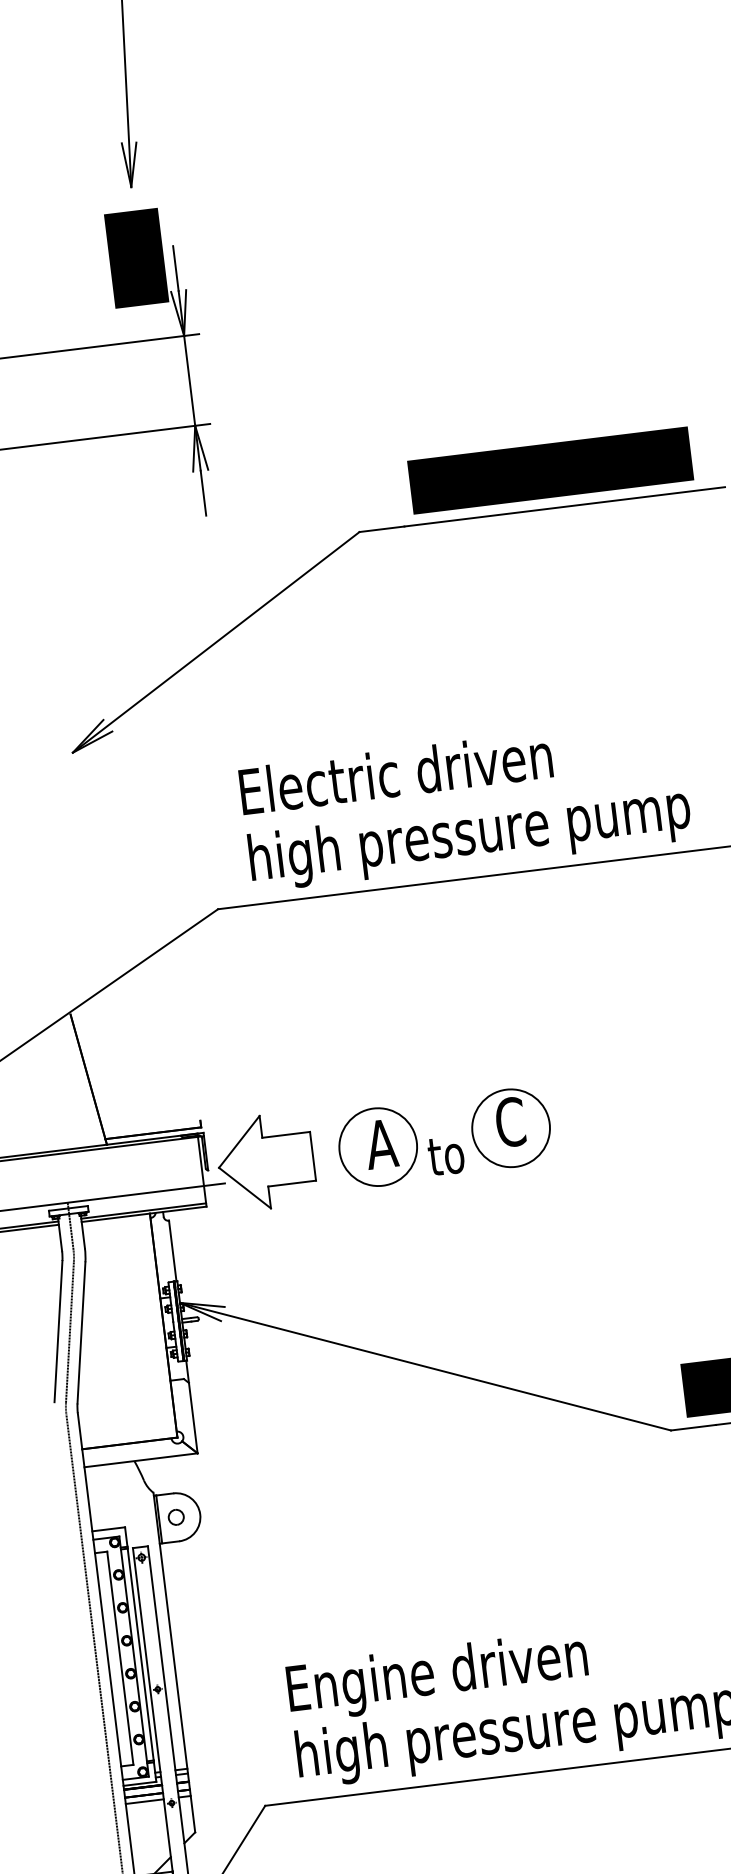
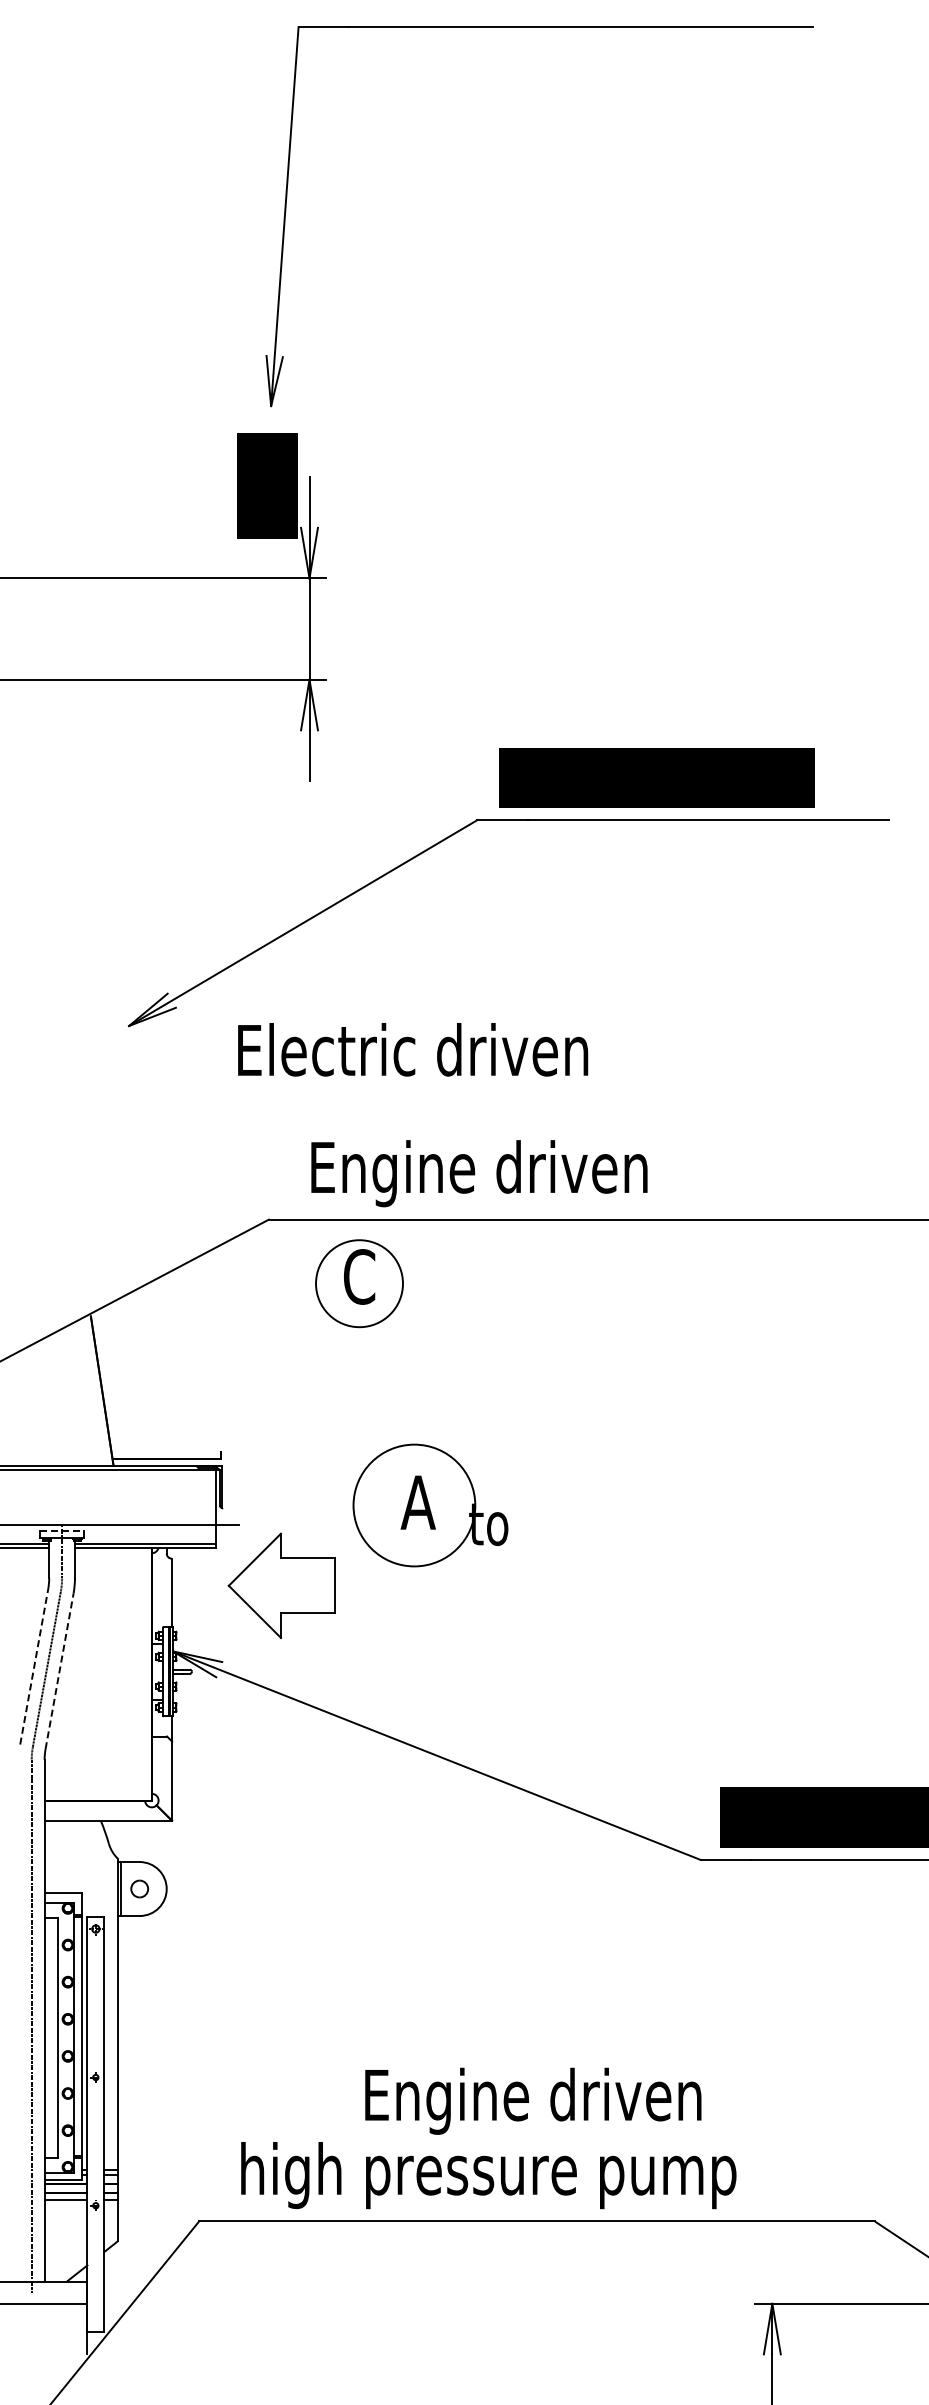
text: (550, 470) -> (656, 777), moved
text: (396, 772) -> (413, 1049), moved
text: (469, 836) -> (558, 1173), high pressure pump -> Engine driven
part: (511, 1128) -> (359, 1283), moved
circle: (377, 1147) -> (413, 1505), size x1.4
part: (265, 1161) -> (281, 1585), moved
line: (68, 1208) -> (62, 1531), solid -> dashed
line: (58, 1331) -> (34, 1666), solid -> dashed
line: (81, 1332) -> (59, 1670), solid -> dashed
text: (437, 1675) -> (533, 2100), moved

